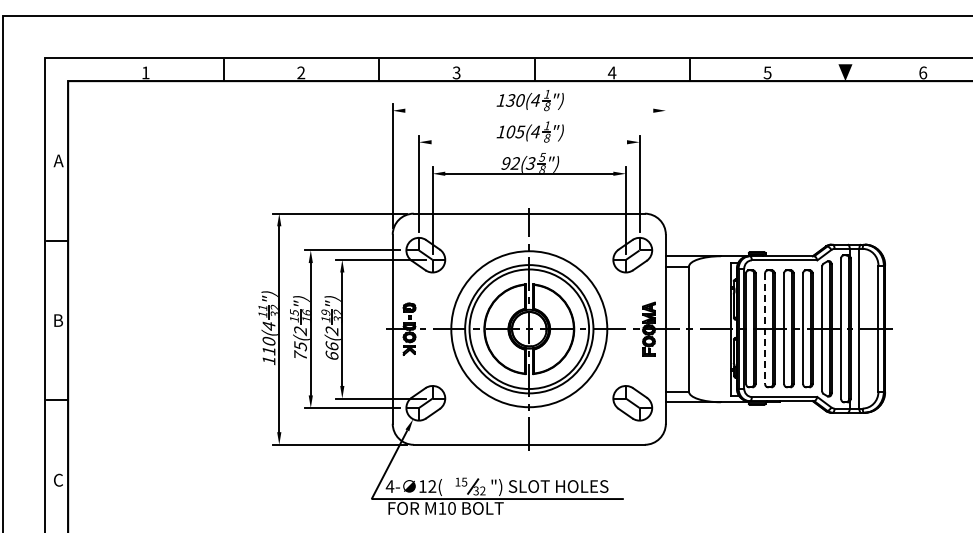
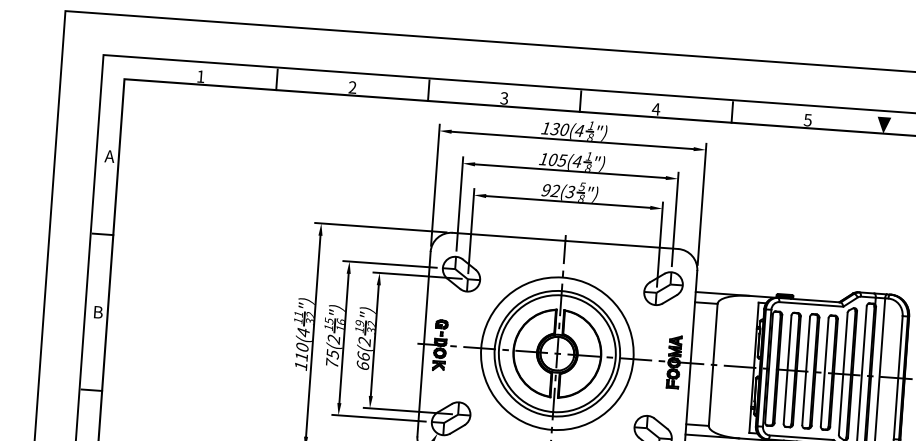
line: (529, 110) -> (572, 140), added
line: (529, 142) -> (570, 171), added
line: (665, 166) -> (701, 204), added
line: (765, 329) -> (787, 370), dashed -> solid

